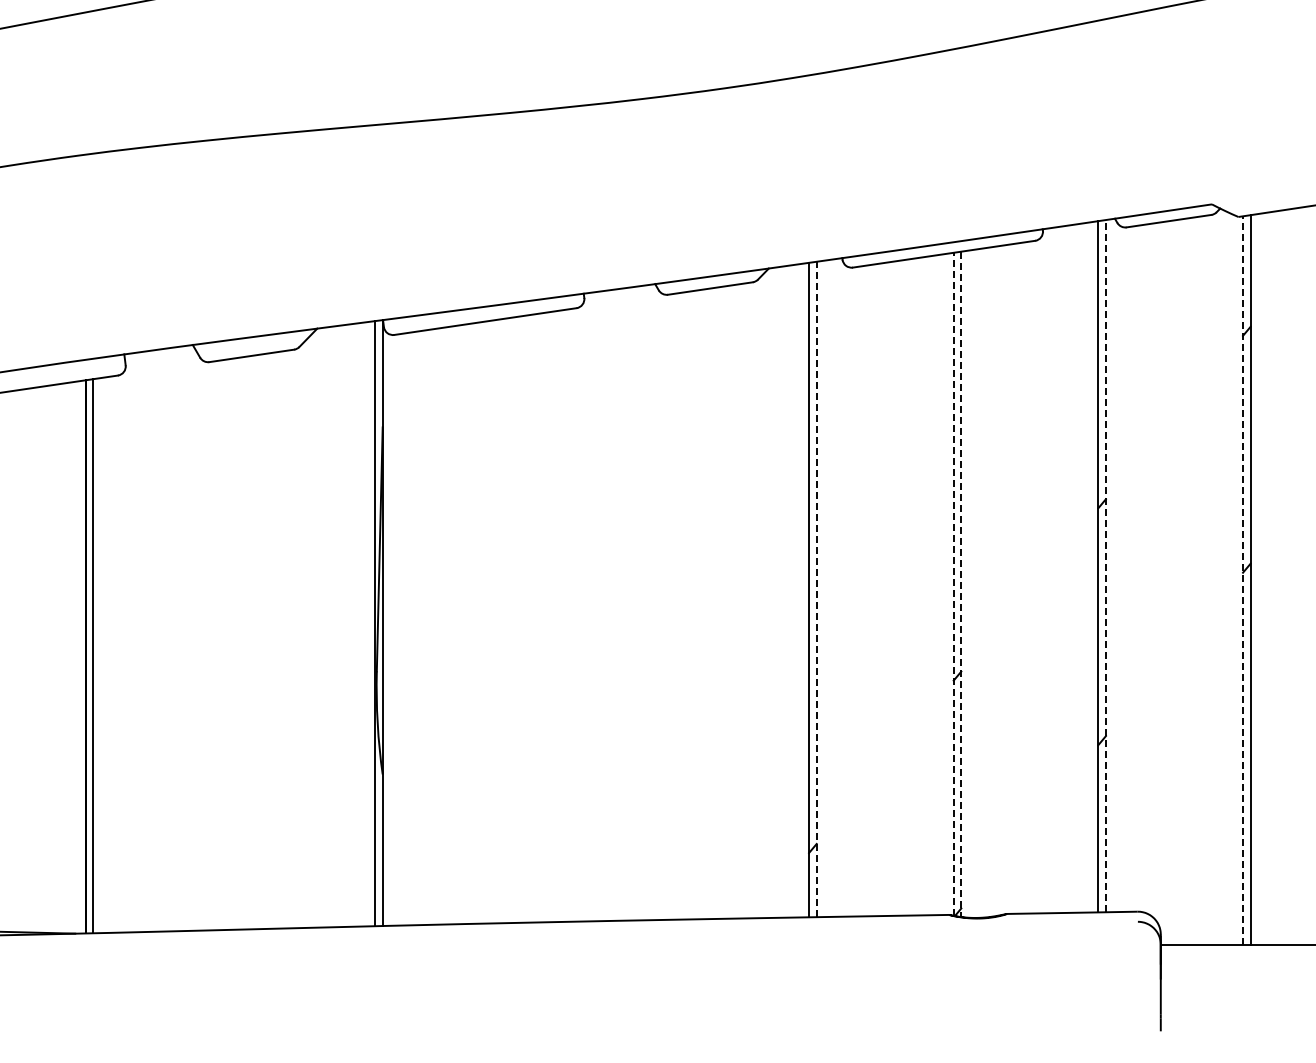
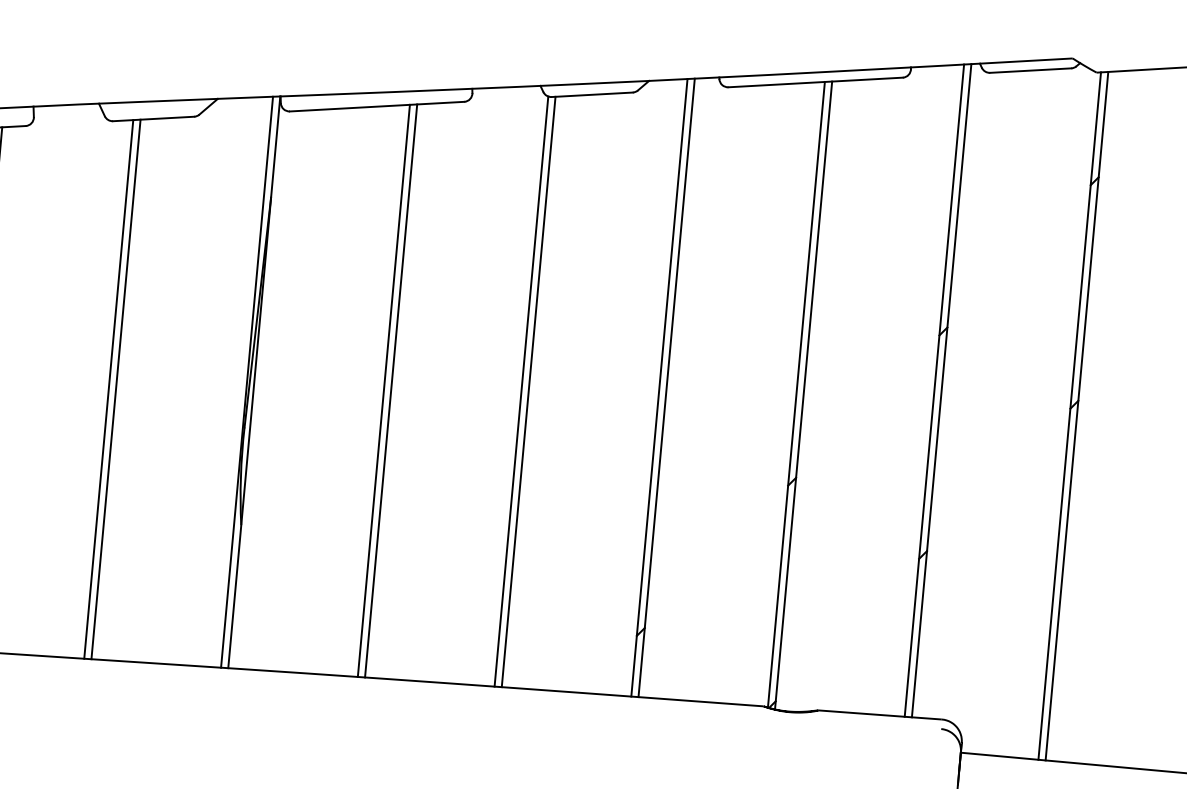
line: (1105, 565) -> (941, 390), dashed -> solid
line: (1243, 580) -> (1070, 416), dashed -> solid
line: (953, 584) -> (796, 394), dashed -> solid
line: (961, 584) -> (803, 395), dashed -> solid
line: (816, 589) -> (666, 387), dashed -> solid
line: (664, 606) -> (521, 390), added
line: (672, 606) -> (529, 391), added
line: (527, 618) -> (391, 390), added
line: (519, 619) -> (383, 390), added
line: (238, 643) -> (116, 389), added
line: (230, 644) -> (108, 389), added

